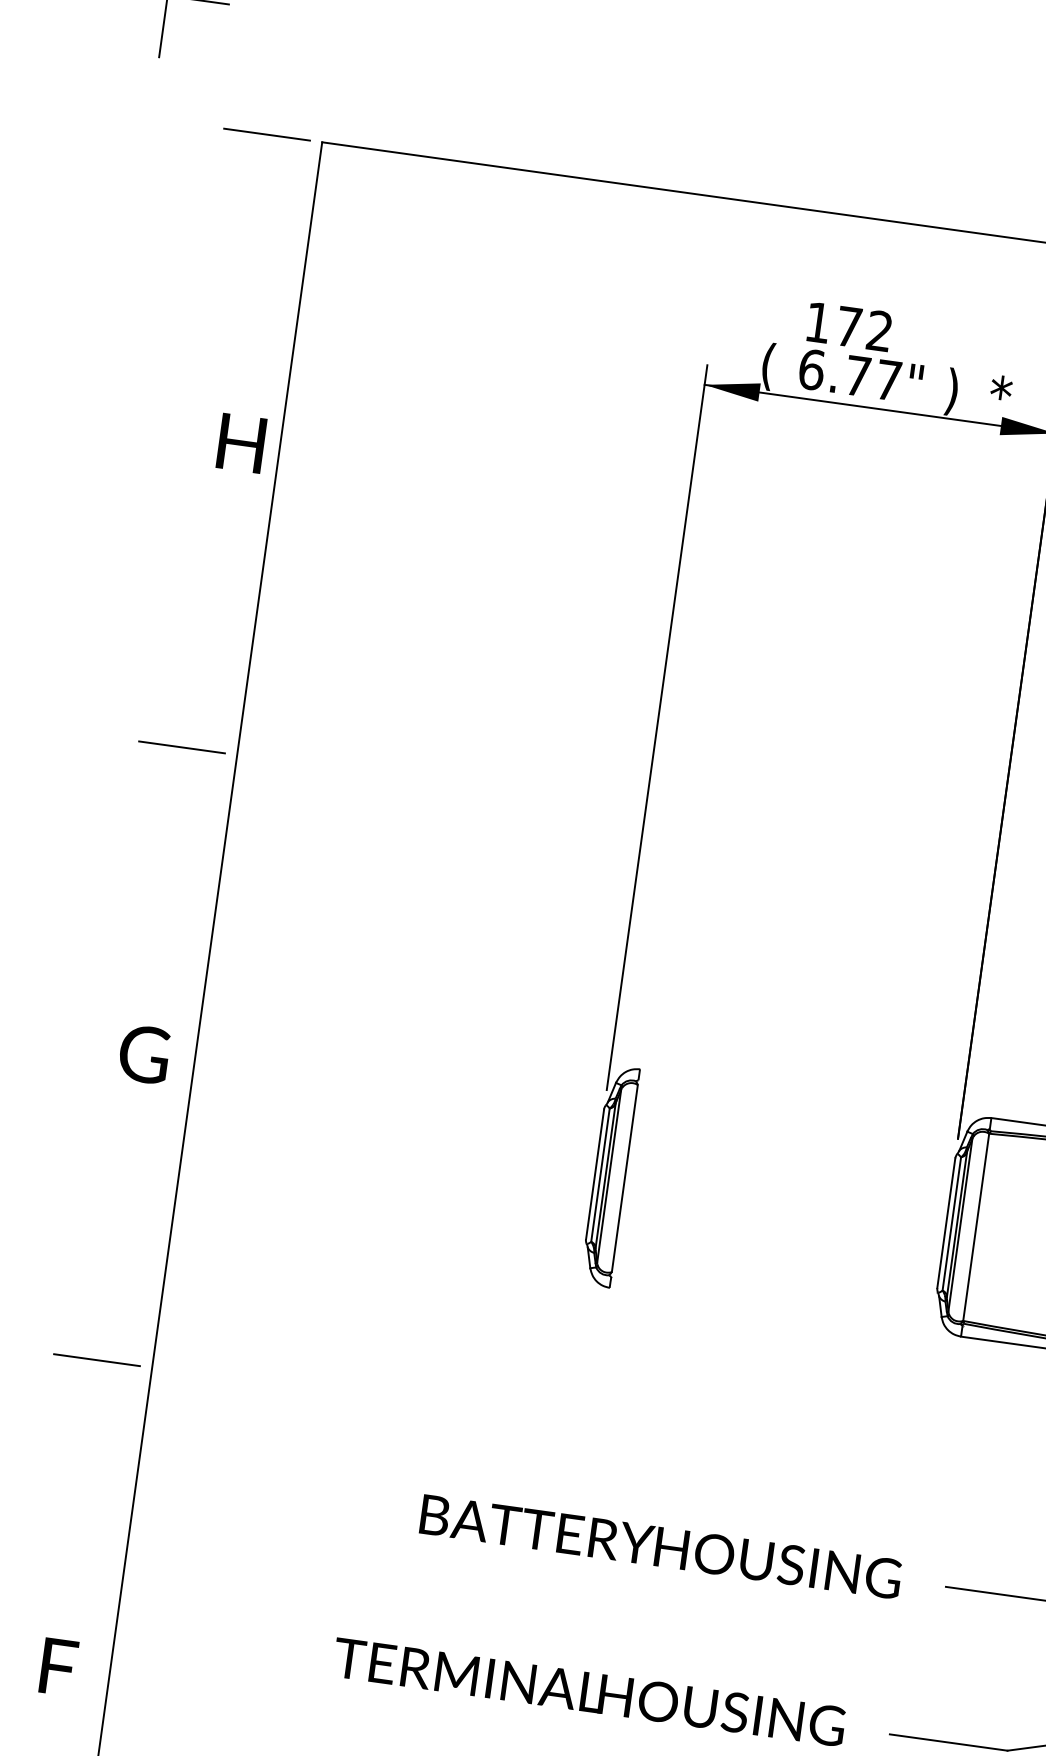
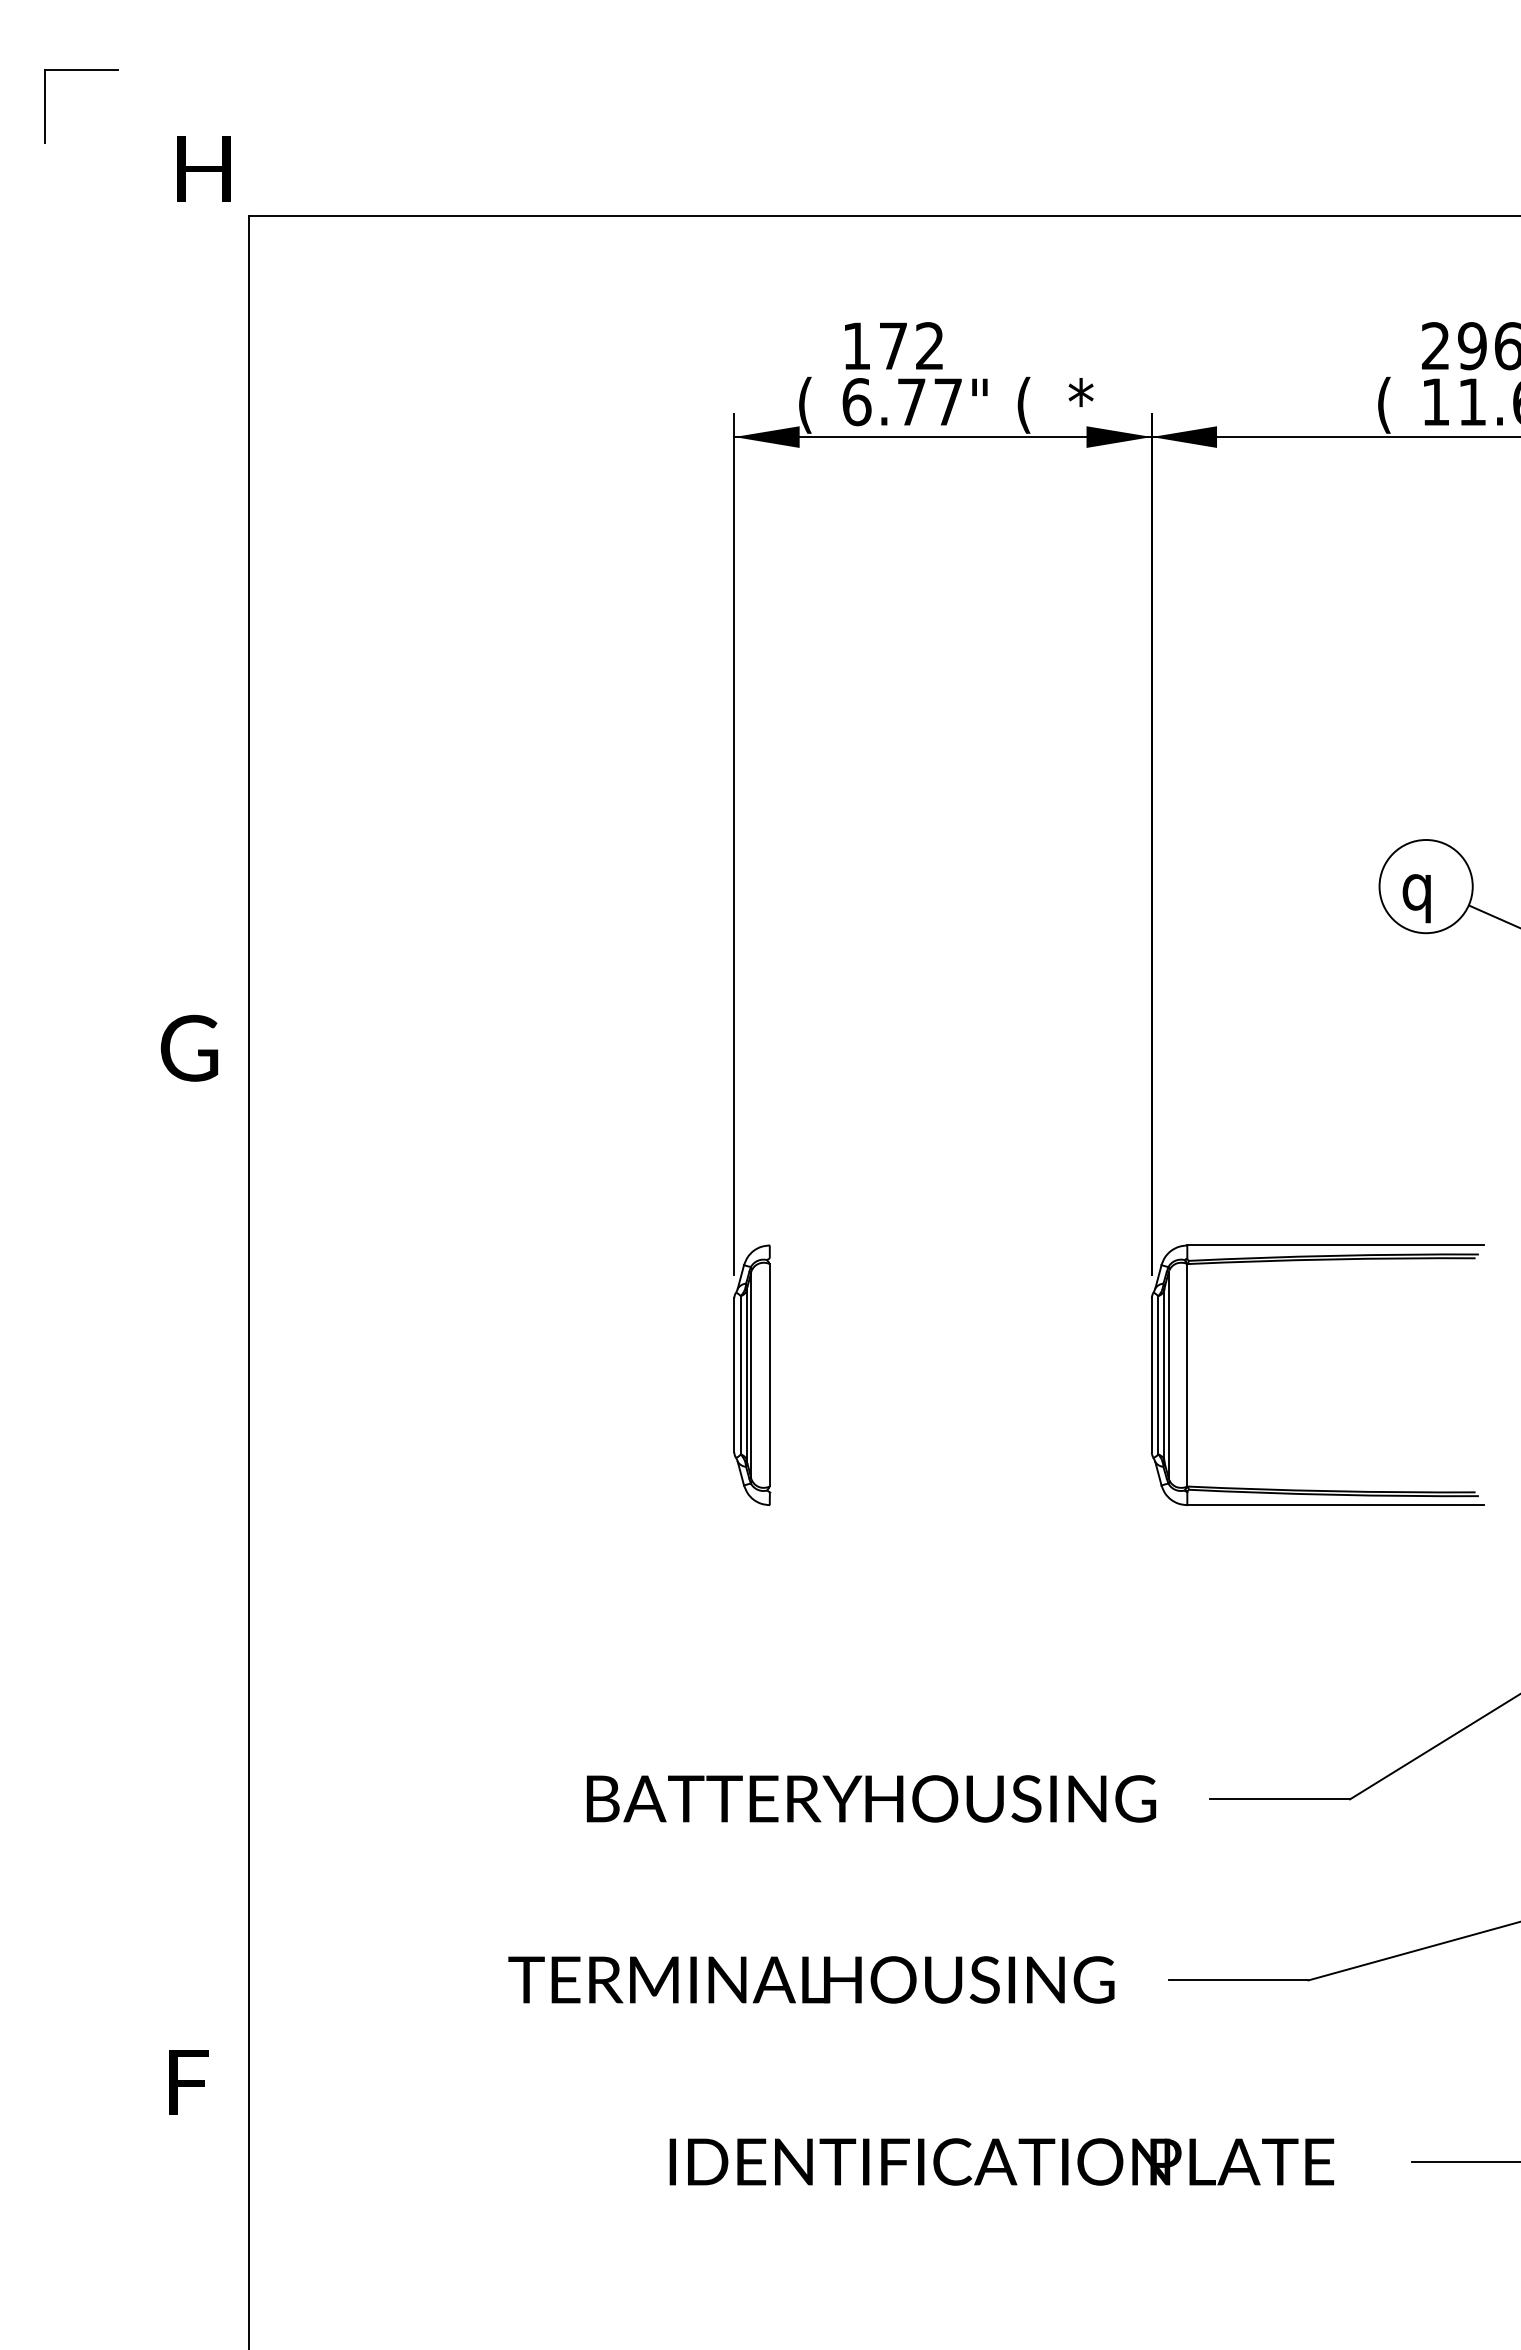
line: (266, 134) -> (183, 216), removed
text: (951, 391) -> (1023, 404), ) -> (
text: (241, 442) -> (203, 168), moved
line: (181, 747) -> (183, 944), removed
text: (144, 1053) -> (189, 1047), moved
line: (96, 1360) -> (183, 1672), removed
text: (58, 1667) -> (188, 2082), moved

